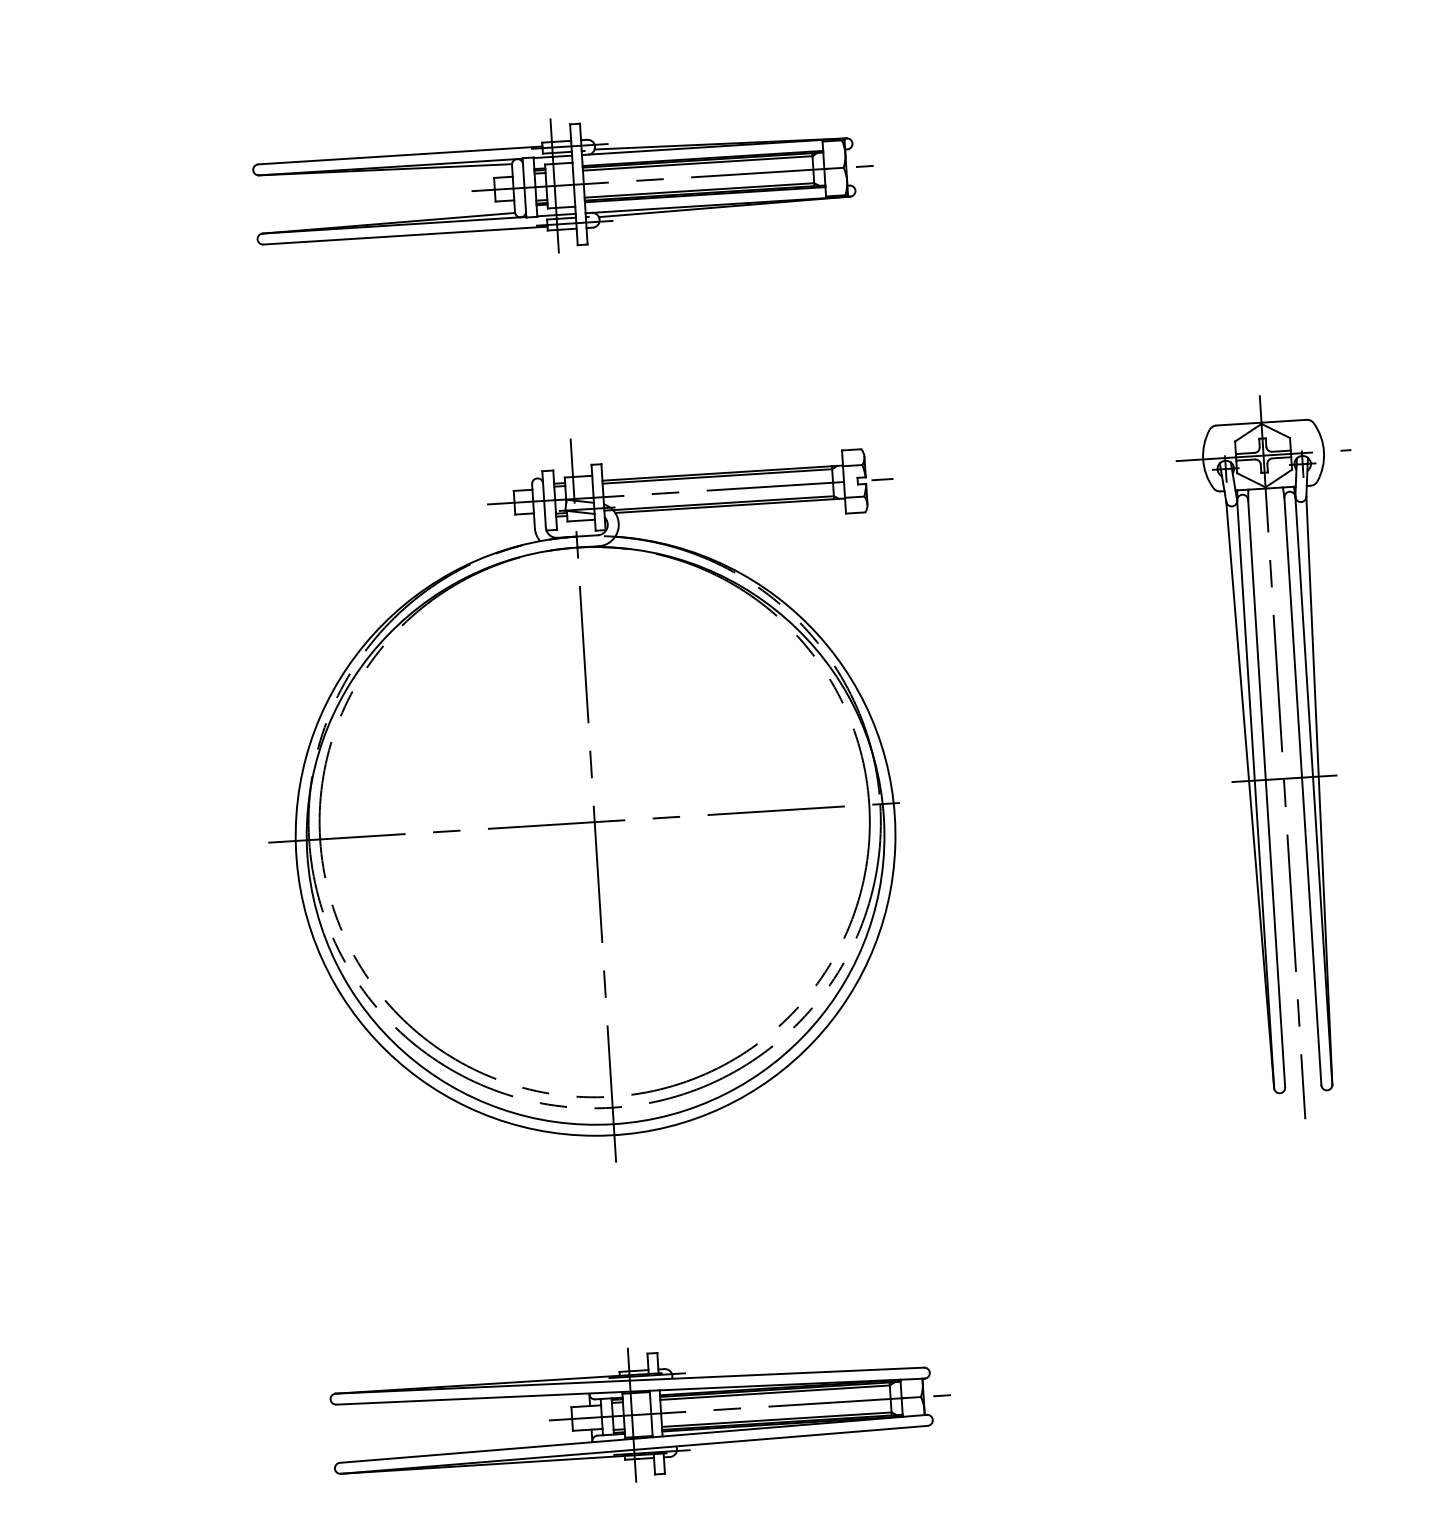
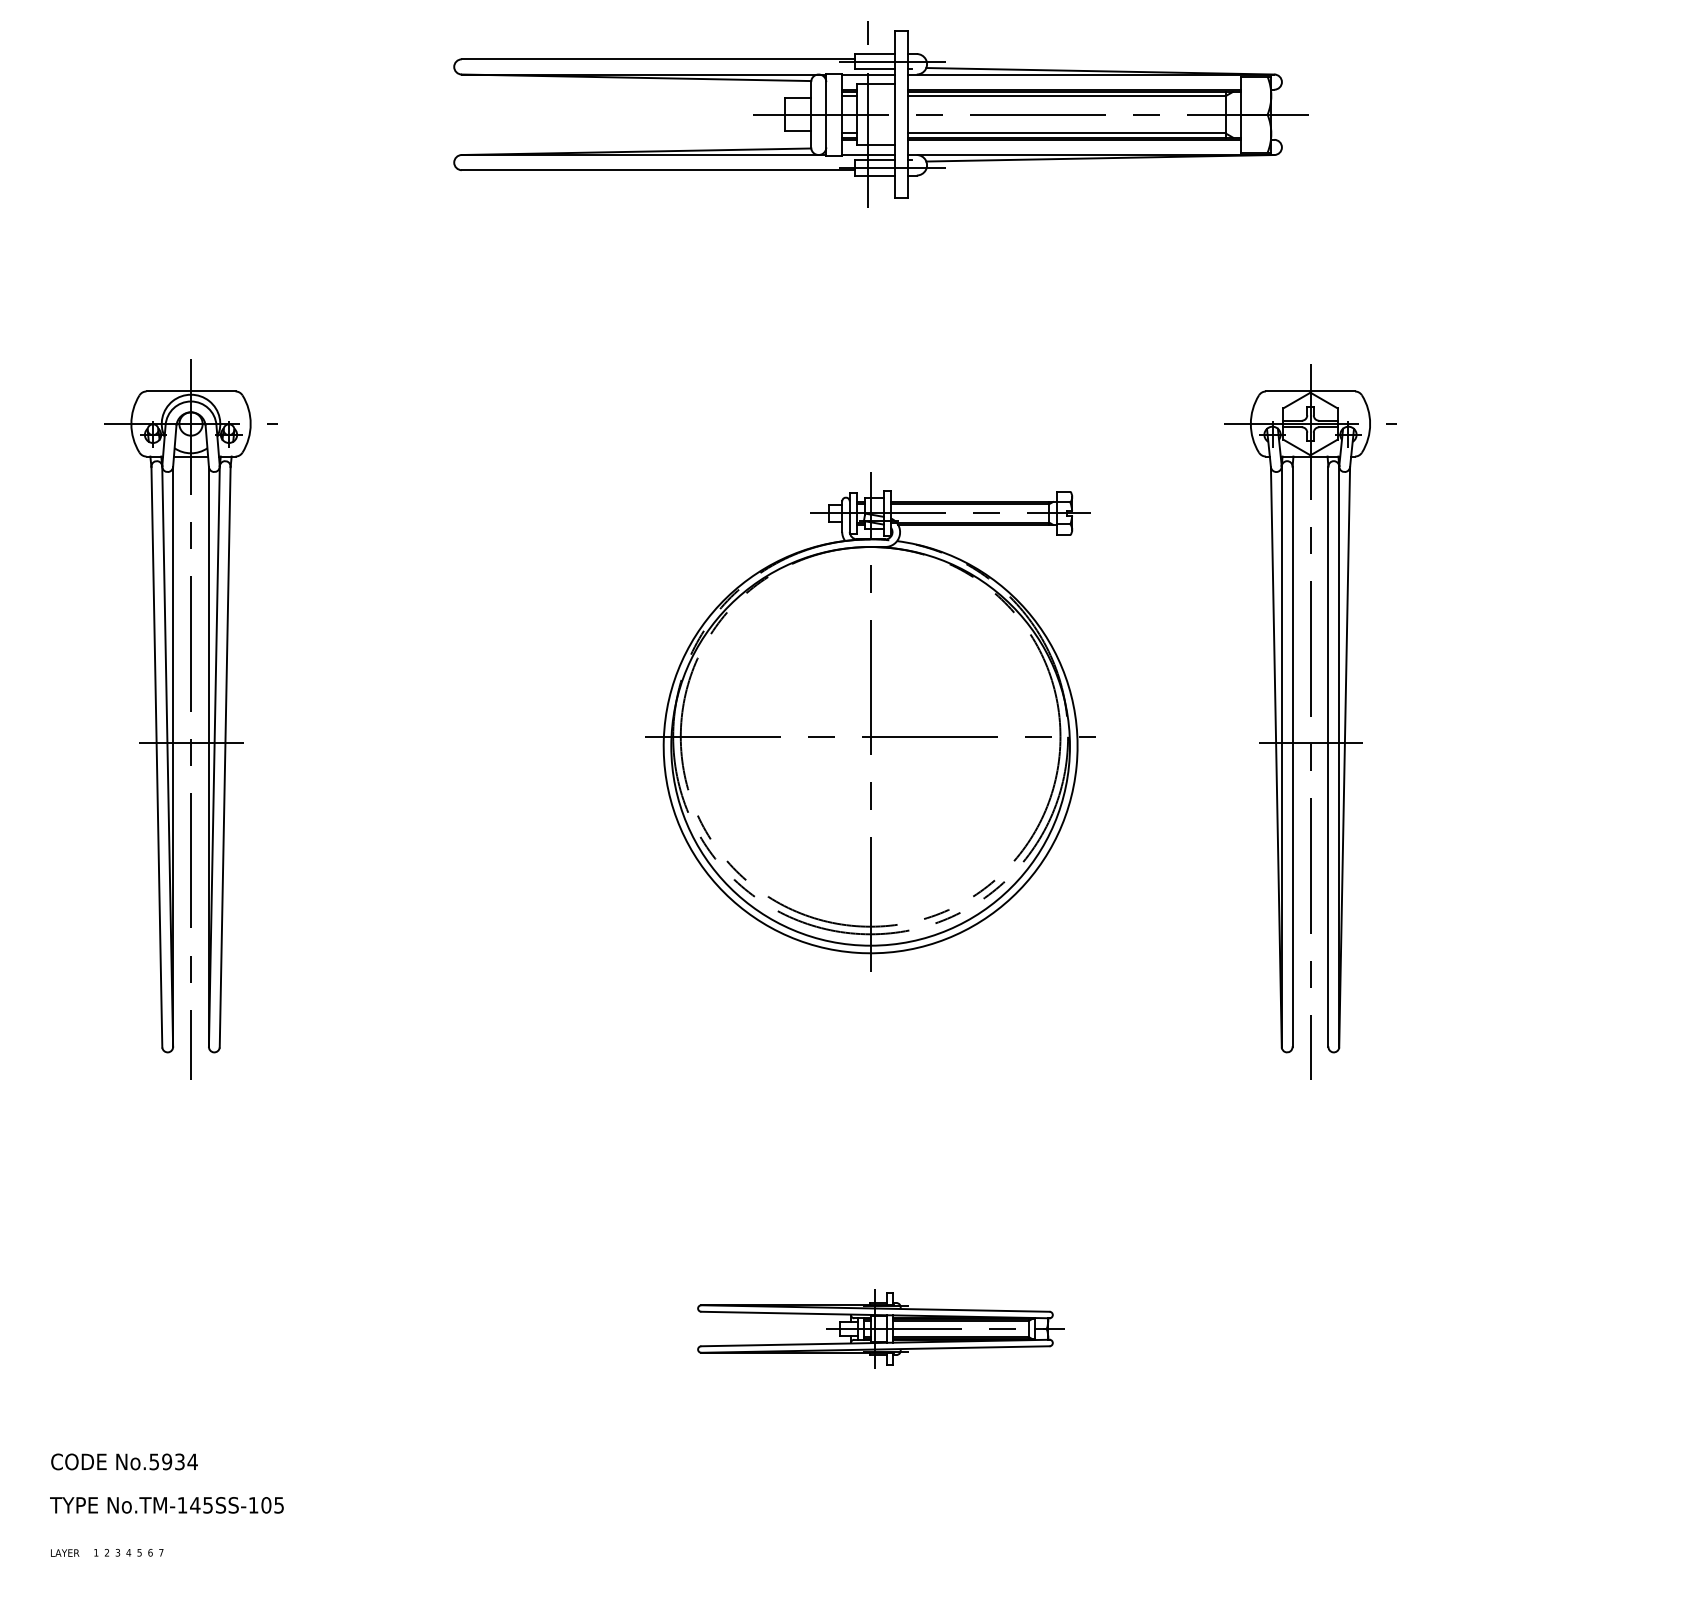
part: (563, 185) -> (880, 114), size x1.4
part: (1282, 756) -> (1310, 721), moved
part: (589, 800) -> (867, 721), size x0.7
part: (640, 1414) -> (880, 1328), size x0.6

